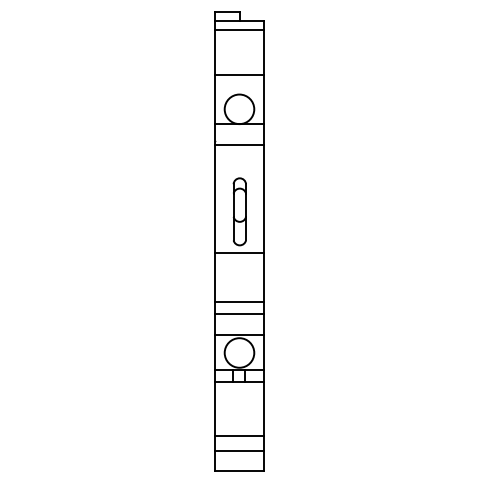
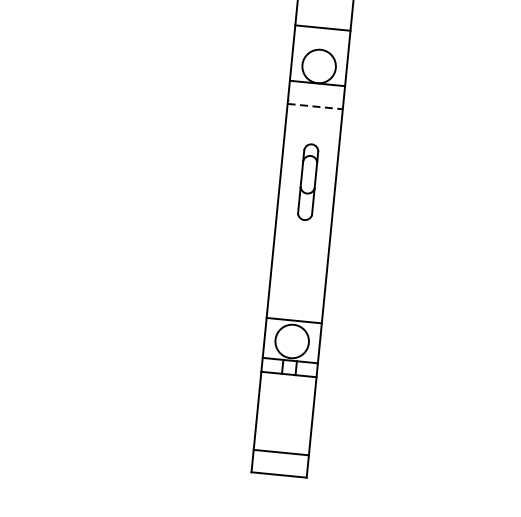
line: (239, 144) -> (315, 106), solid -> dashed
line: (239, 253) -> (303, 229), removed
line: (239, 301) -> (297, 283), removed
line: (239, 313) -> (296, 296), removed
line: (239, 436) -> (282, 435), removed

